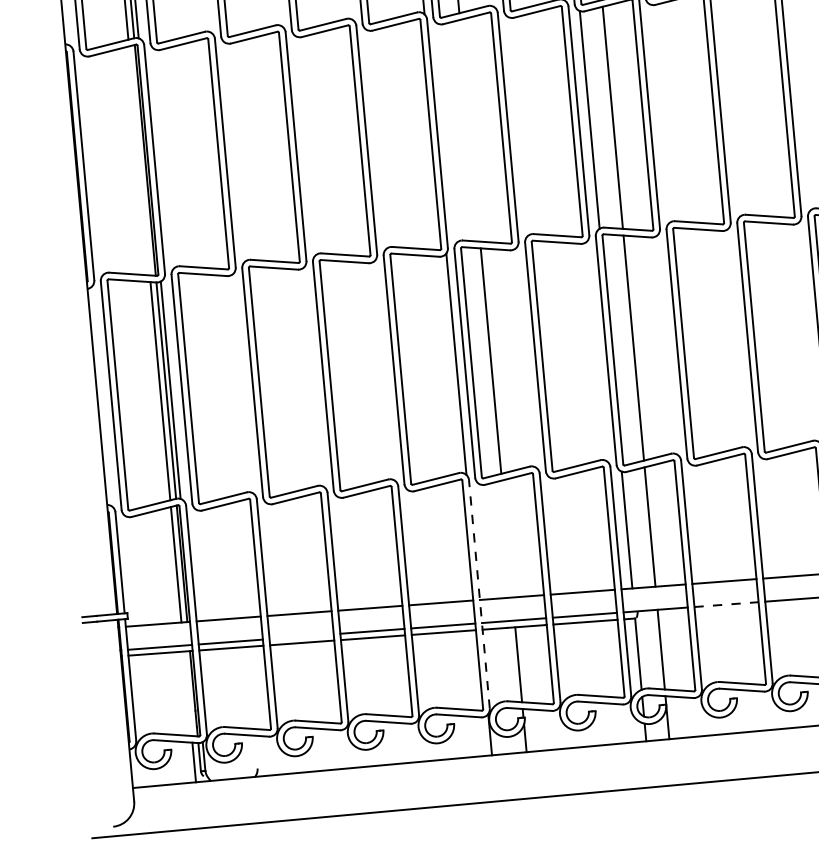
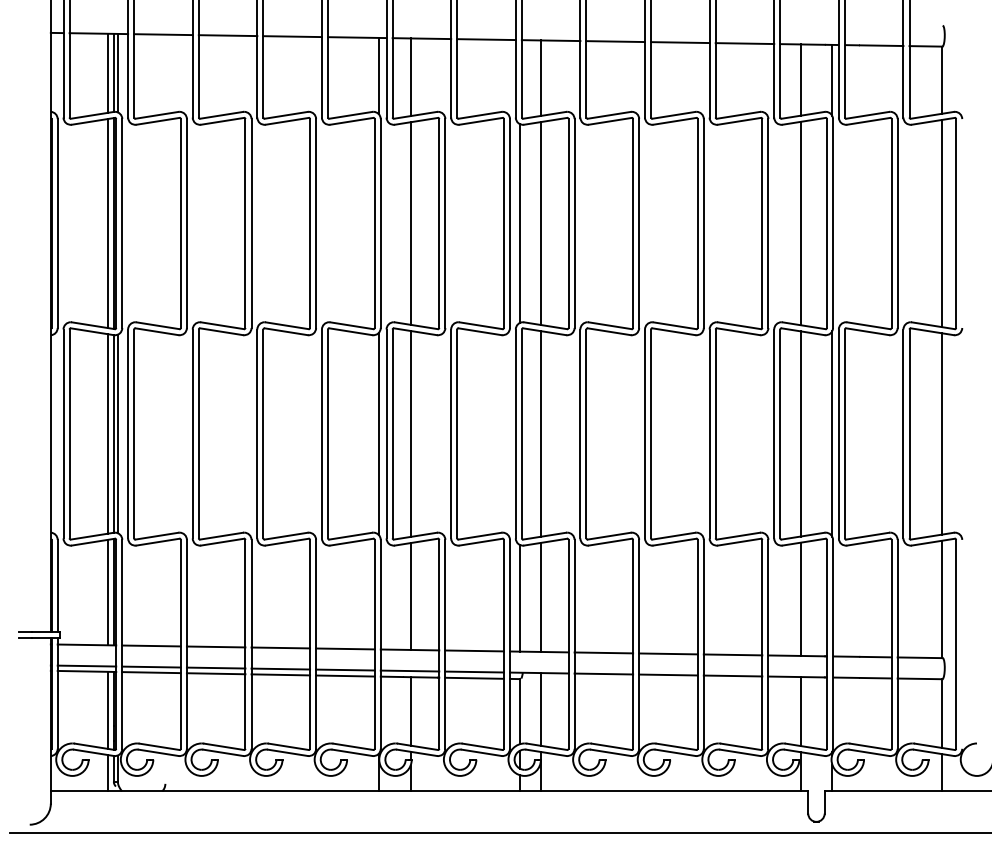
line: (470, 130) -> (410, 223), added
line: (139, 160) -> (108, 223), added
line: (507, 539) -> (410, 596), added
line: (479, 593) -> (380, 643), dashed -> solid
line: (727, 605) -> (604, 674), dashed -> solid
line: (300, 636) -> (215, 667), added
line: (187, 692) -> (108, 709), added

